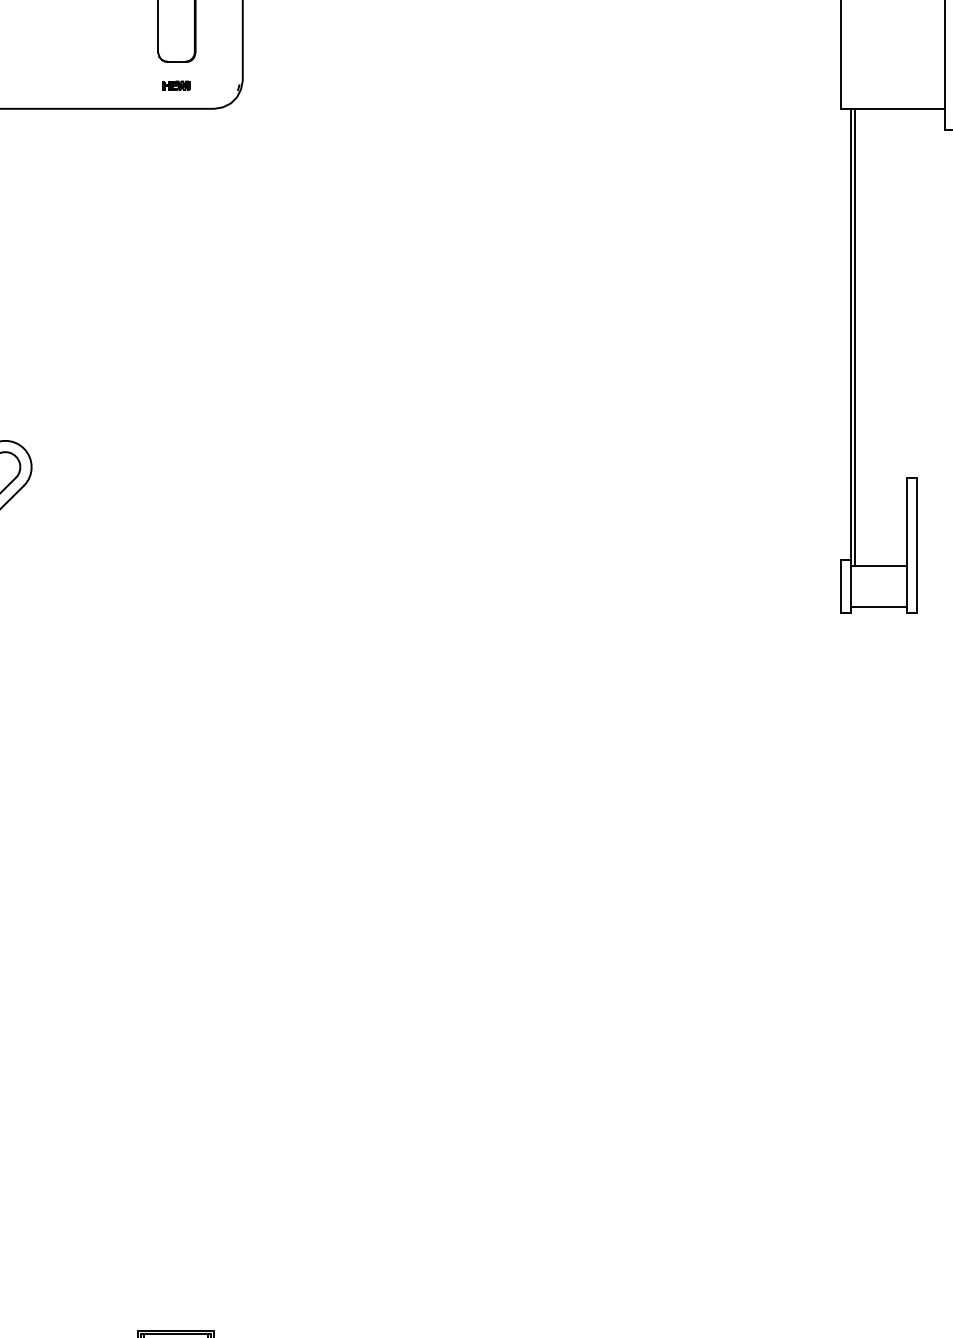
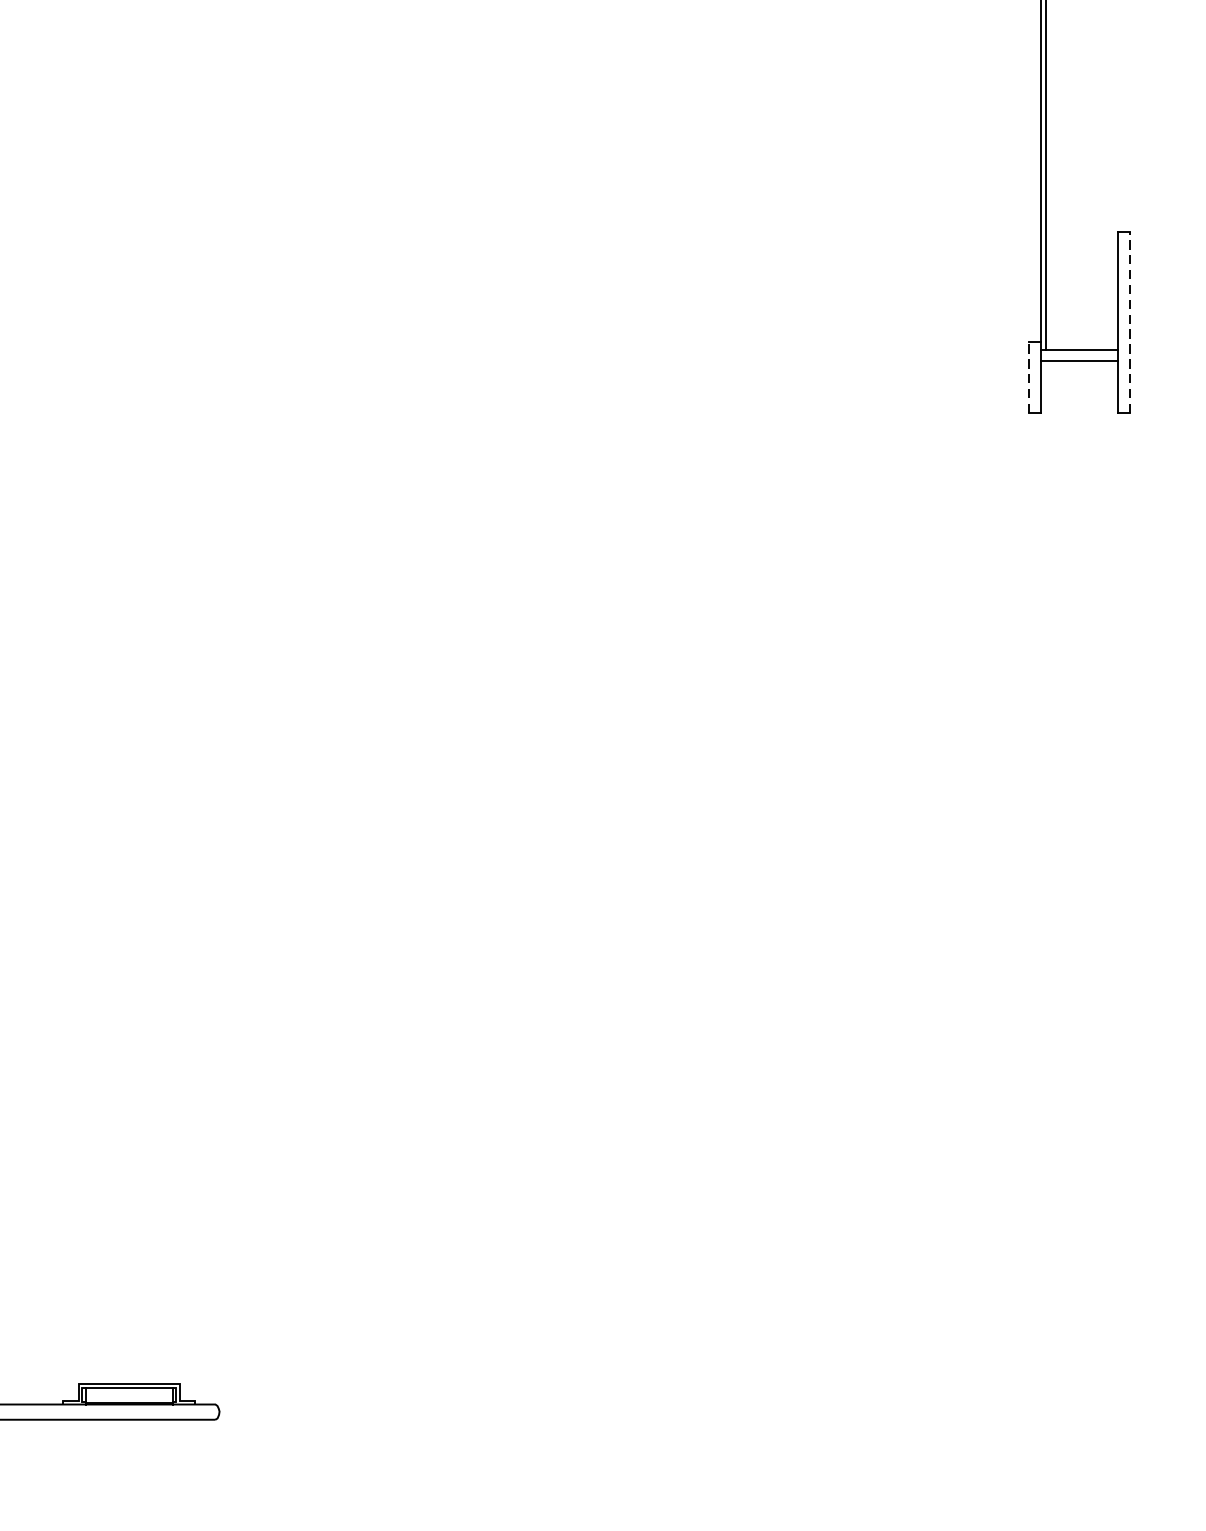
line: (916, 545) -> (1130, 322), solid -> dashed
line: (841, 585) -> (1028, 376), solid -> dashed
line: (878, 607) -> (1078, 361), moved

